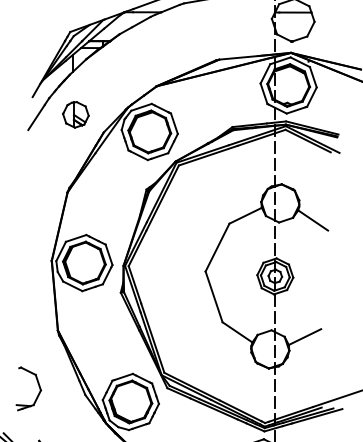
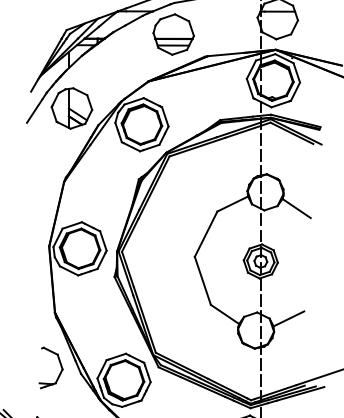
part: (183, 36) -> (173, 34), added
part: (75, 114) -> (71, 108), size x1.67
part: (38, 386) -> (60, 365), moved

